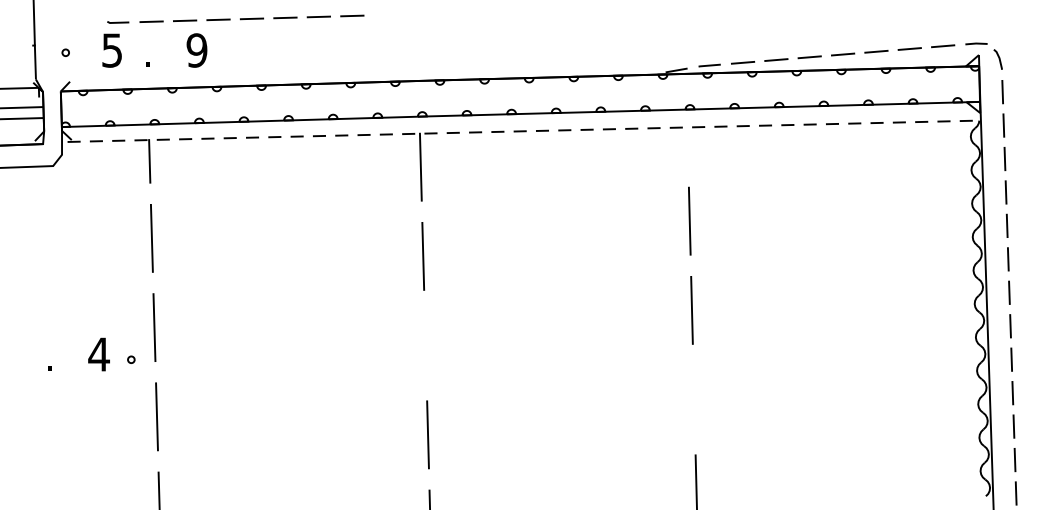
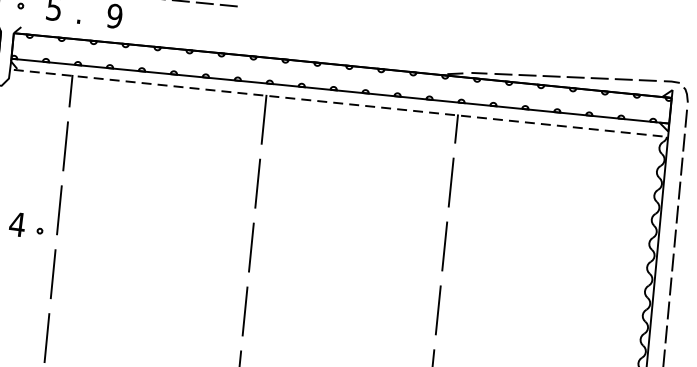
line: (687, 146) -> (456, 129), added
line: (425, 345) -> (251, 247), added
line: (694, 399) -> (438, 310), added

